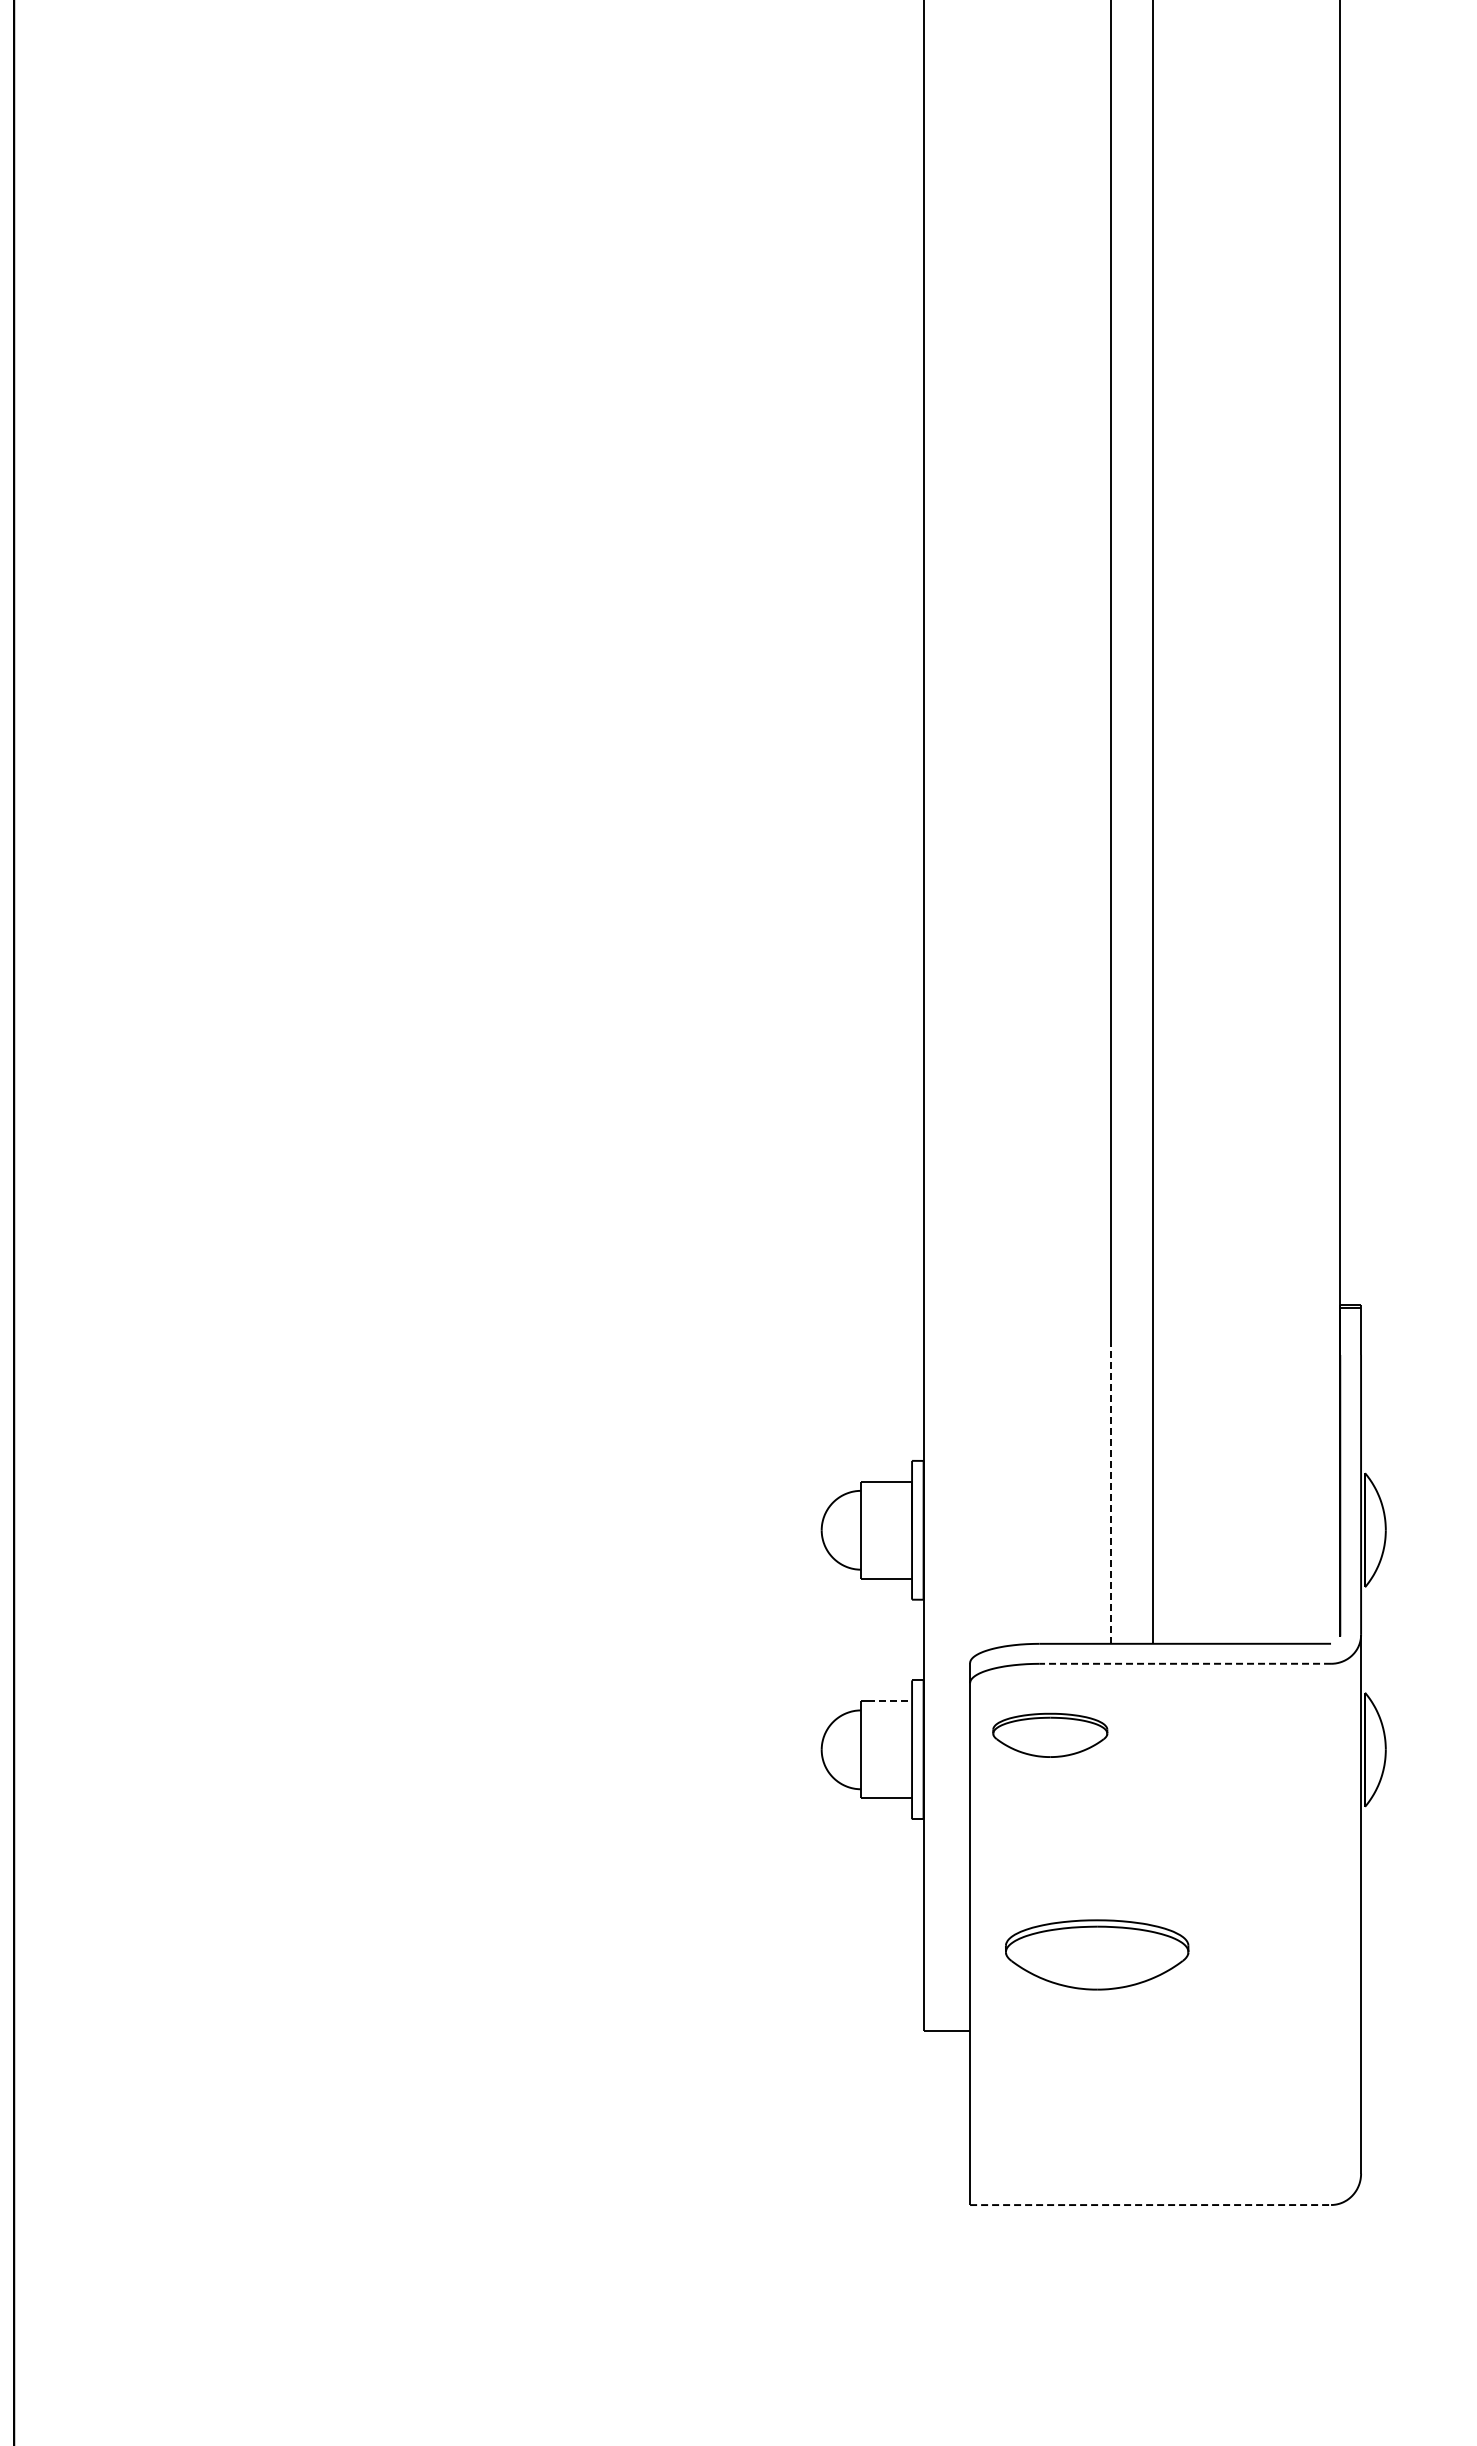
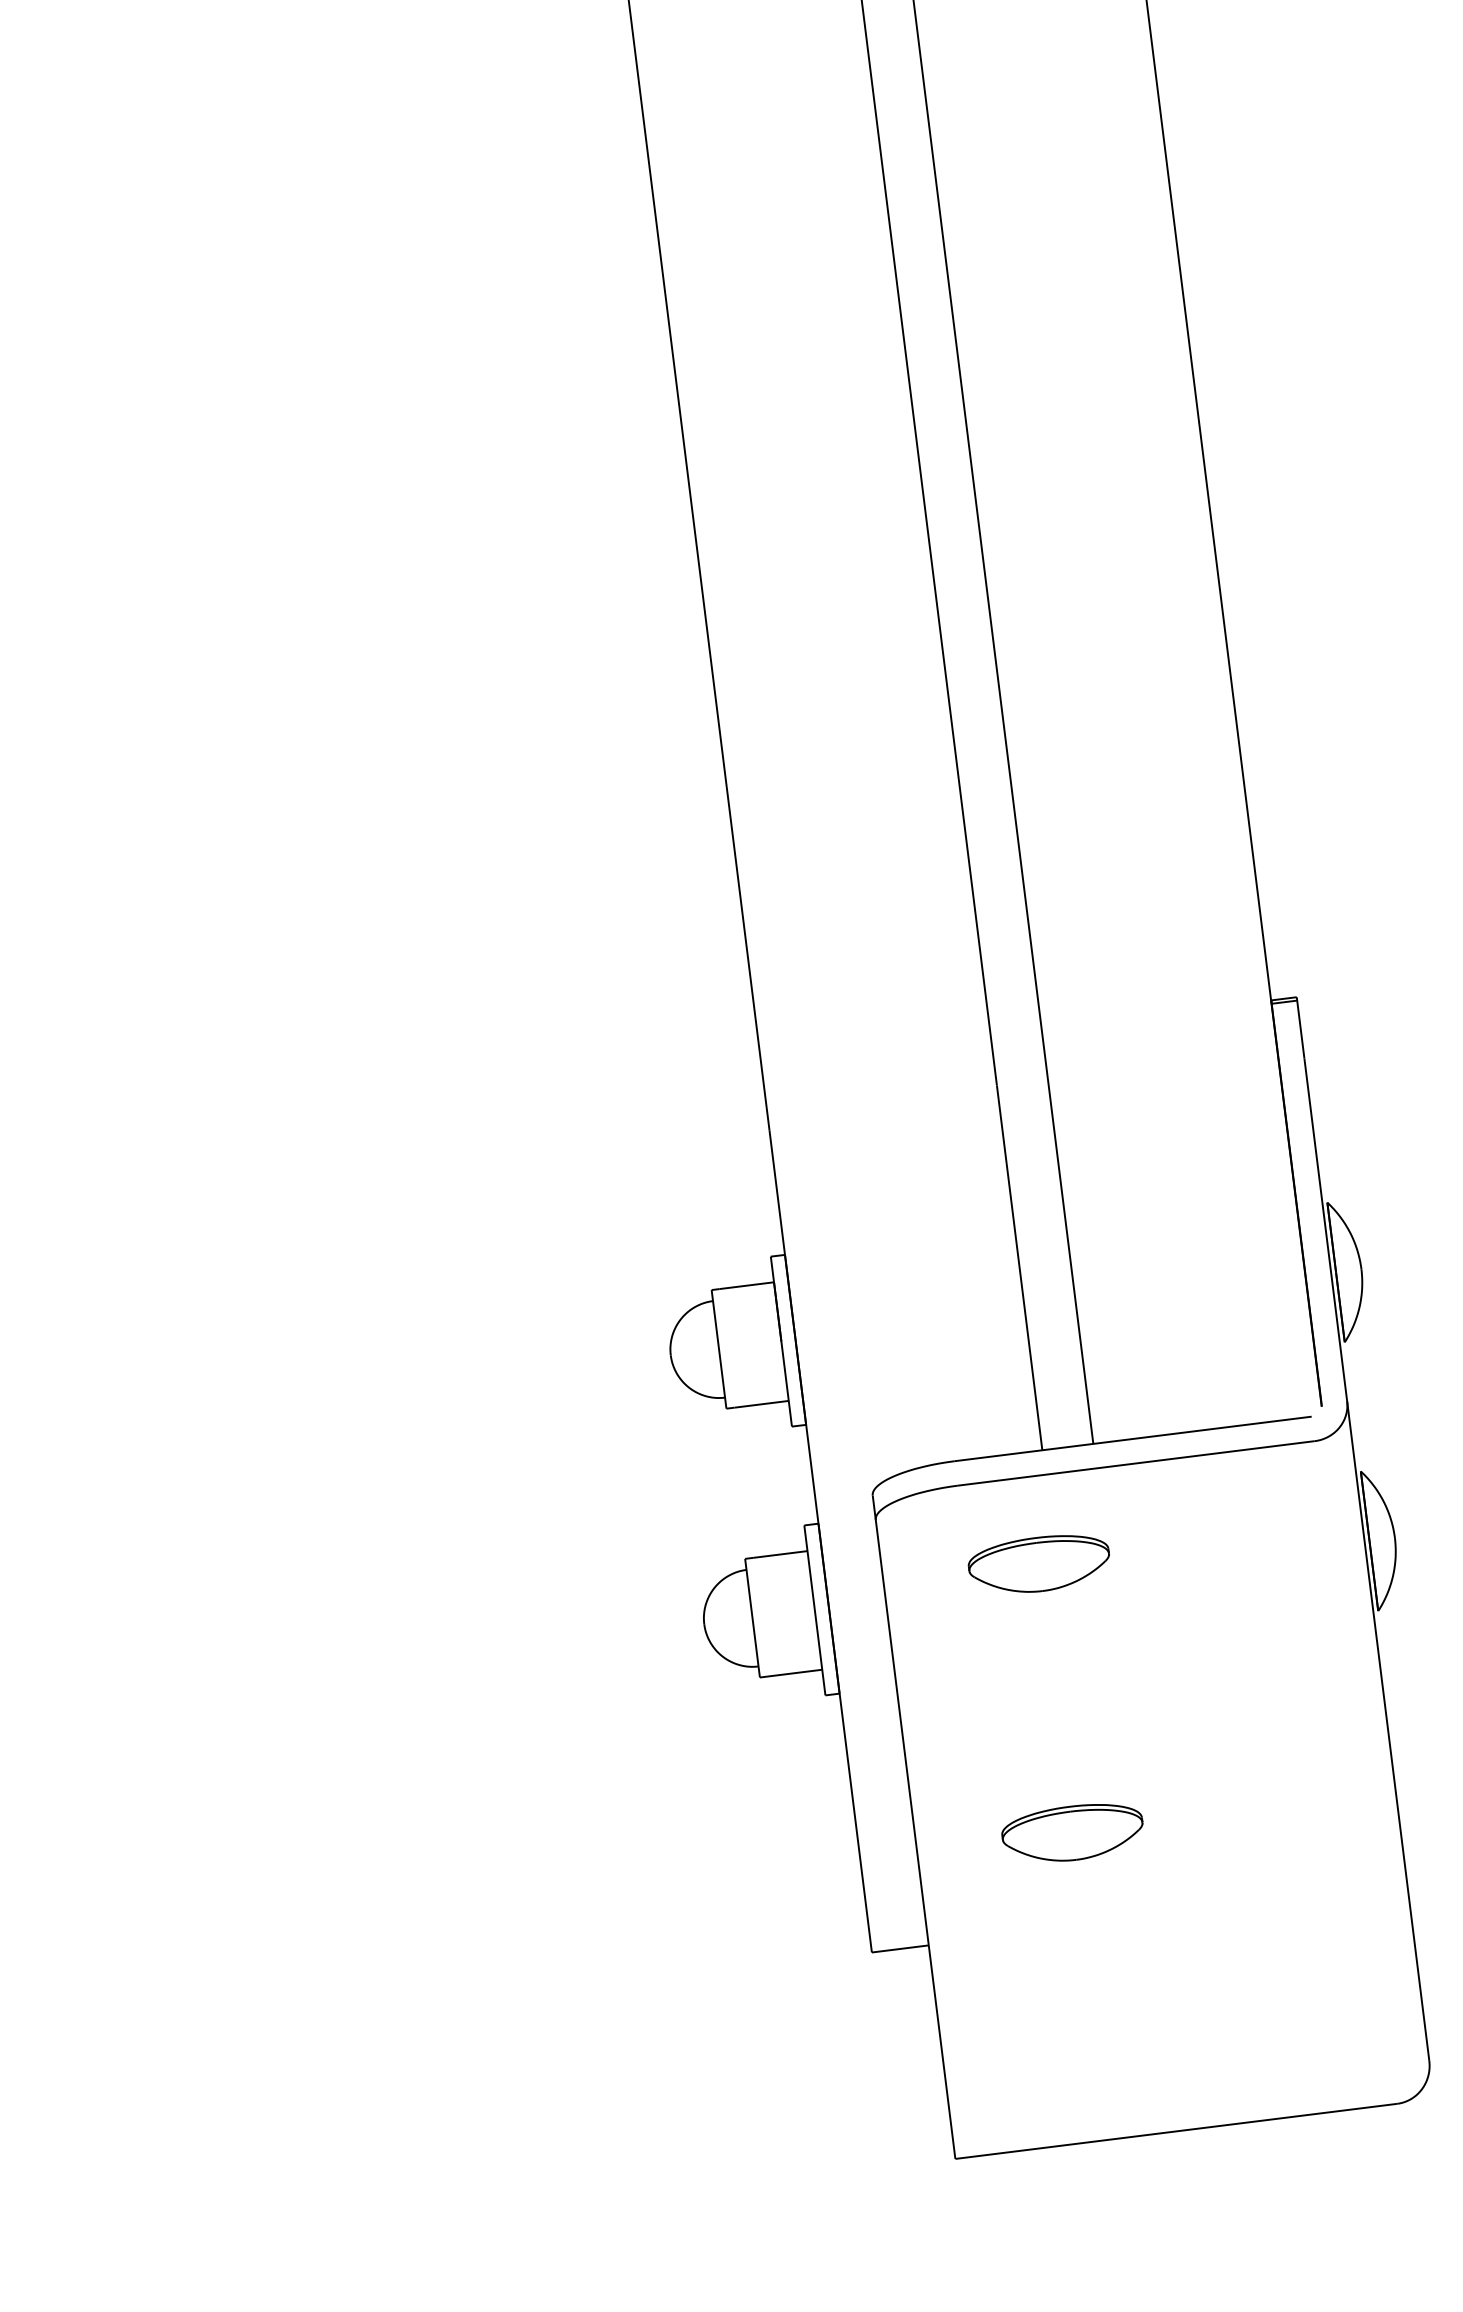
line: (1111, 1494) -> (1020, 1267), dashed -> solid
line: (1185, 1663) -> (1136, 1463), dashed -> solid
line: (890, 1701) -> (781, 1554), dashed -> solid
part: (1050, 1734) -> (1039, 1563), moved
part: (1097, 1954) -> (1073, 1832), size x0.62
line: (1151, 2205) -> (1177, 2131), dashed -> solid

